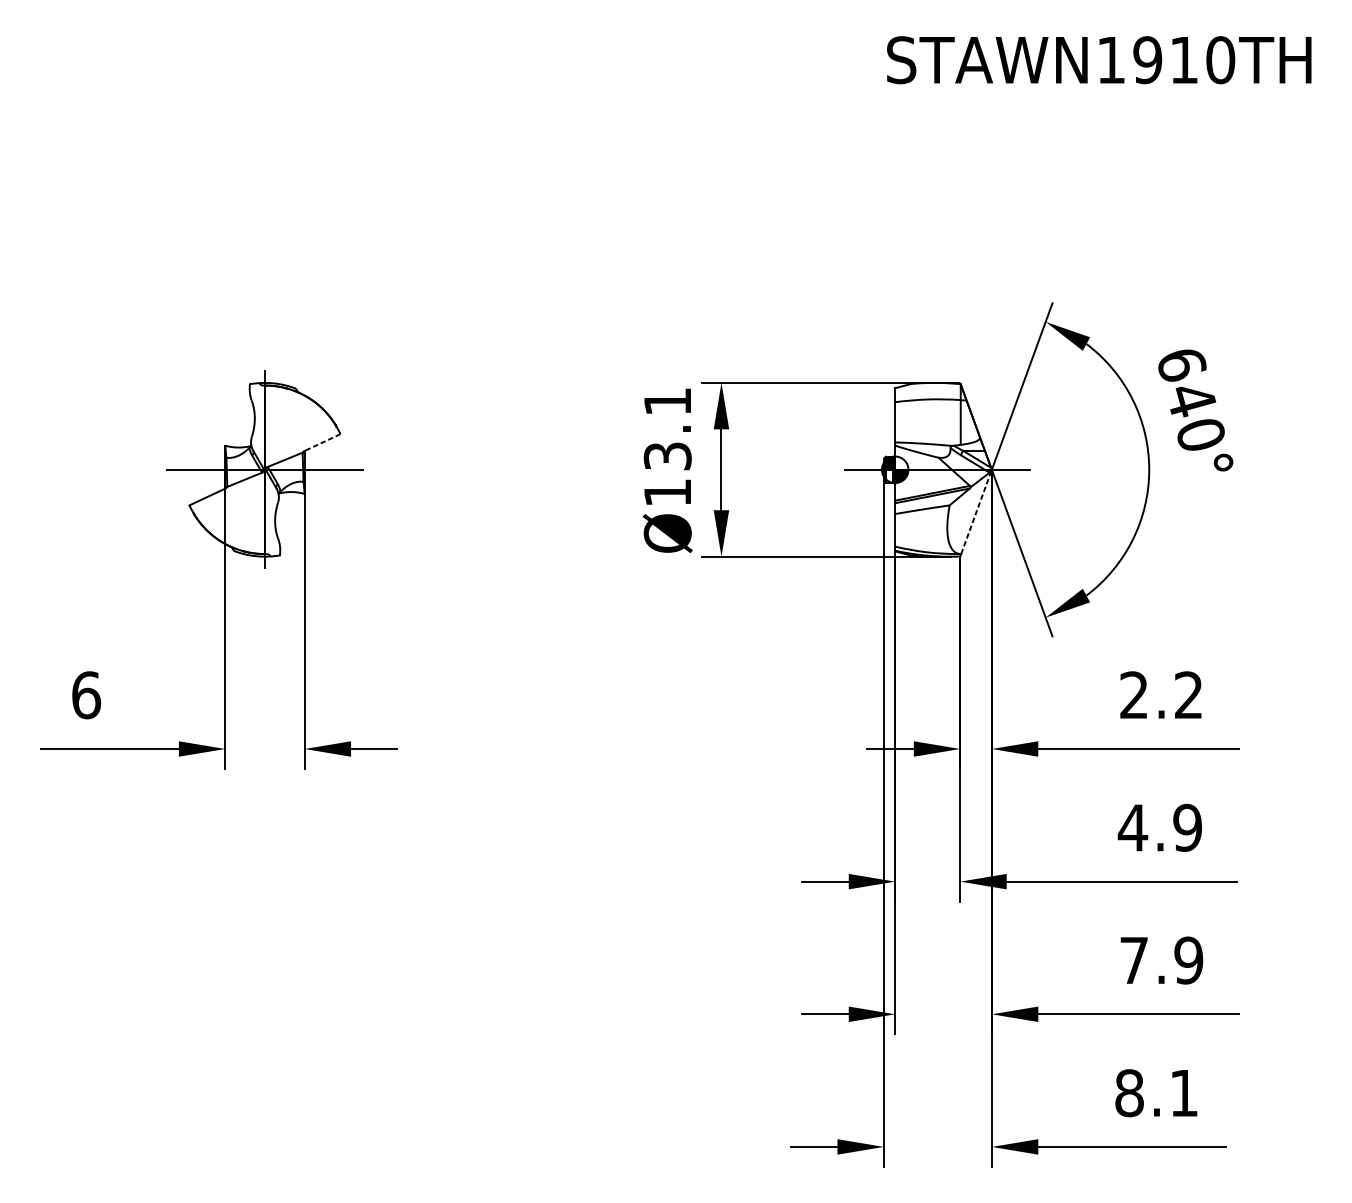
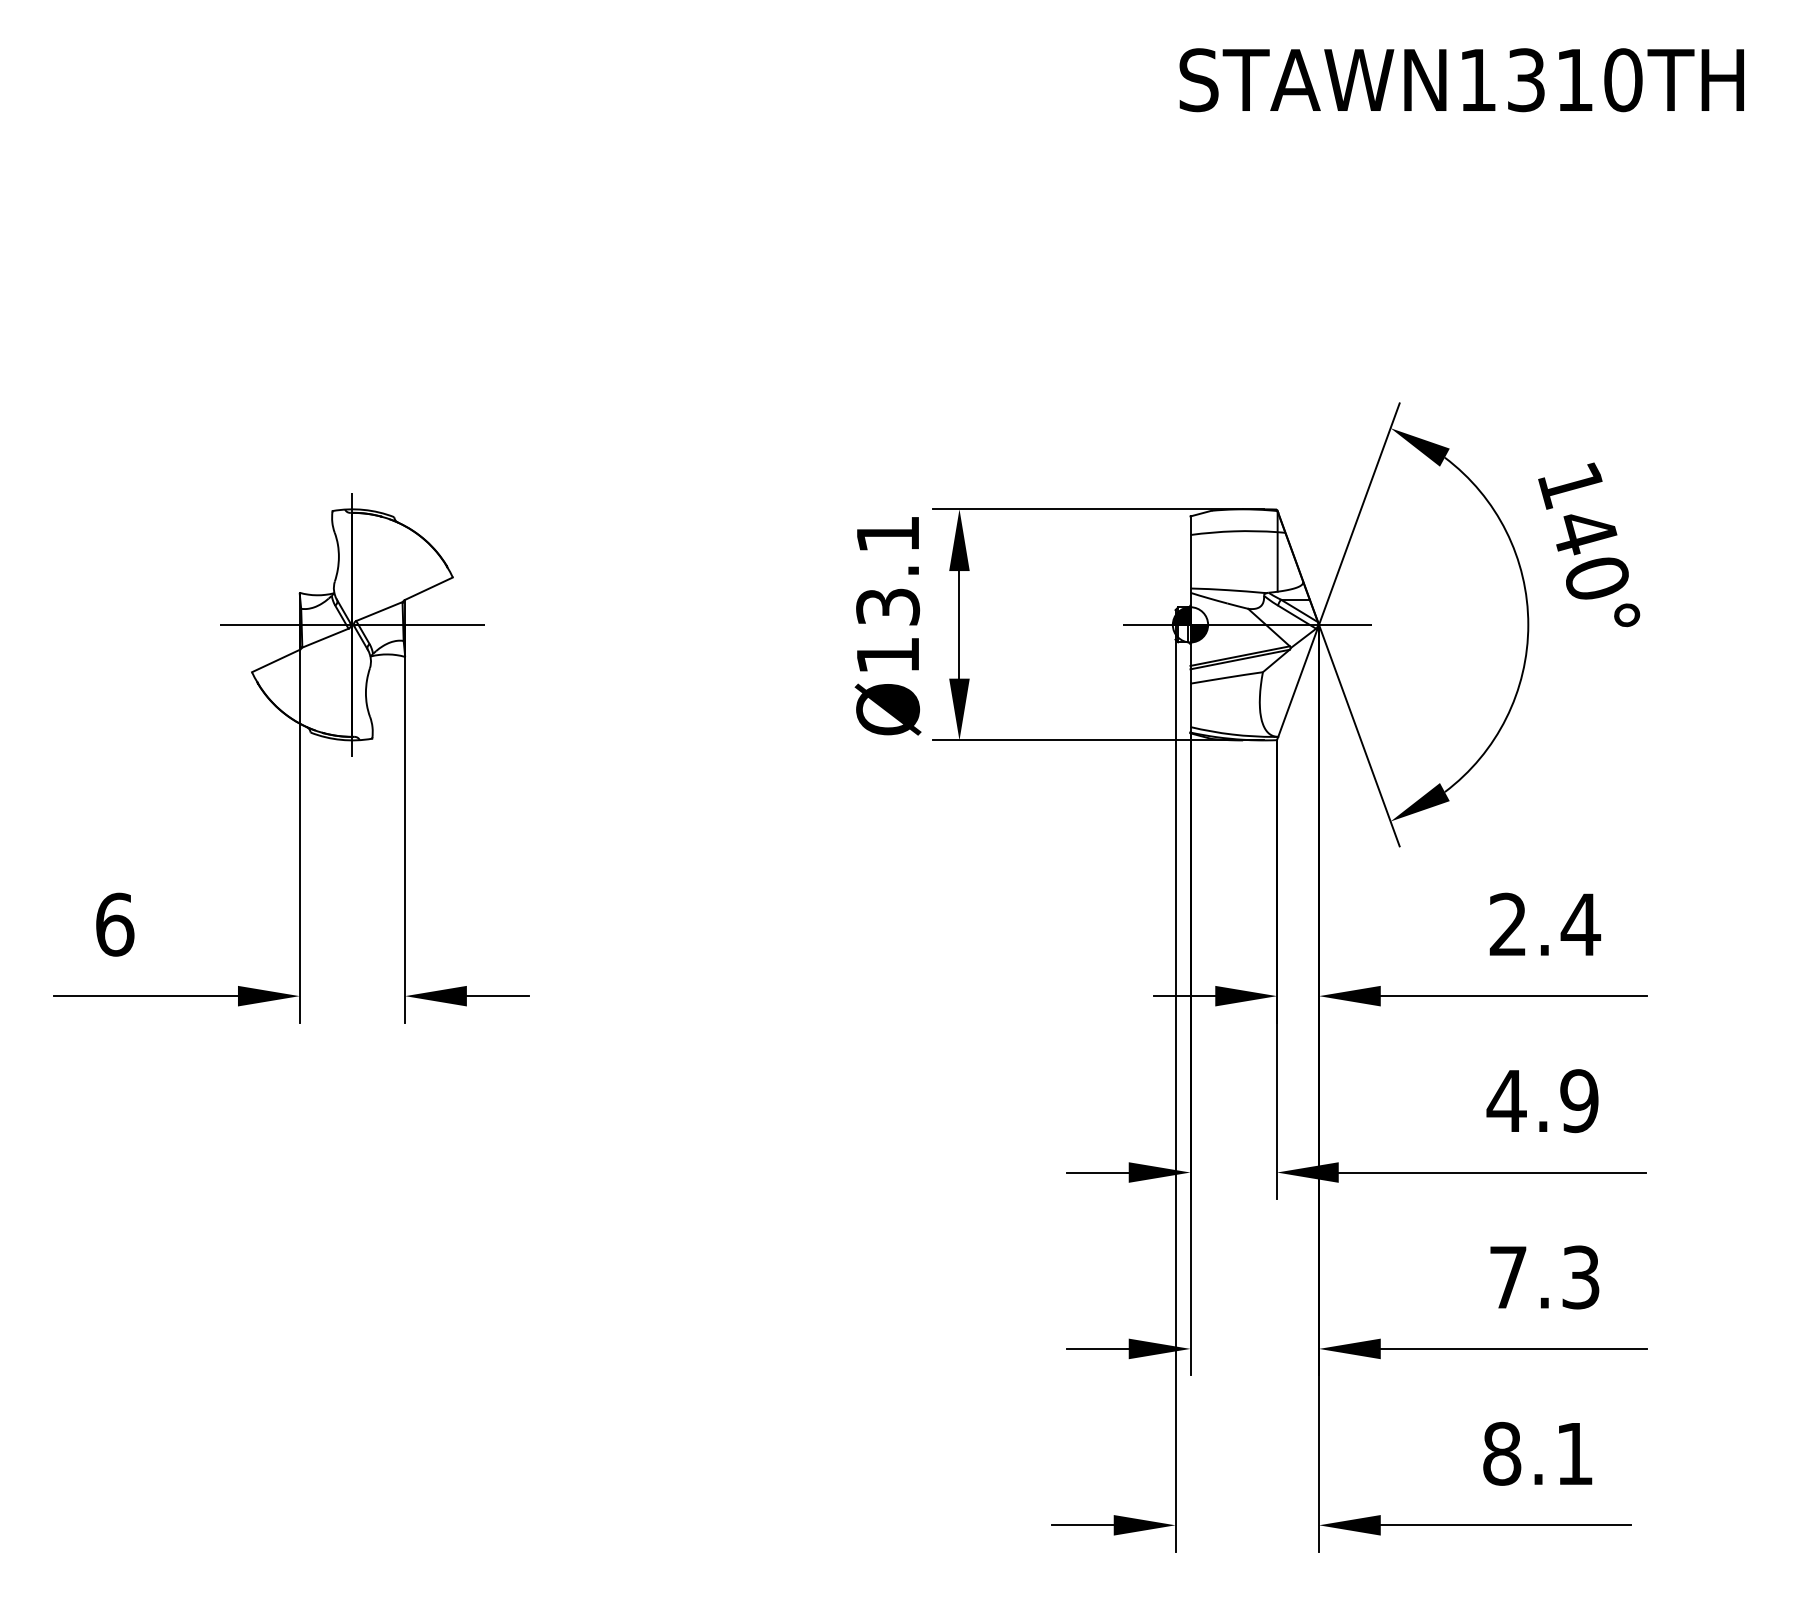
text: (1147, 60) -> (1526, 80), STAWN1910TH -> STAWN1310TH
text: (1181, 364) -> (1571, 485), 640° -> 140°
line: (322, 442) -> (428, 588), dashed -> solid
line: (976, 511) -> (1298, 680), dashed -> solid
text: (1188, 694) -> (1580, 923), 2.2 -> 2.4
text: (1188, 960) -> (1580, 1277), 7.9 -> 7.3

